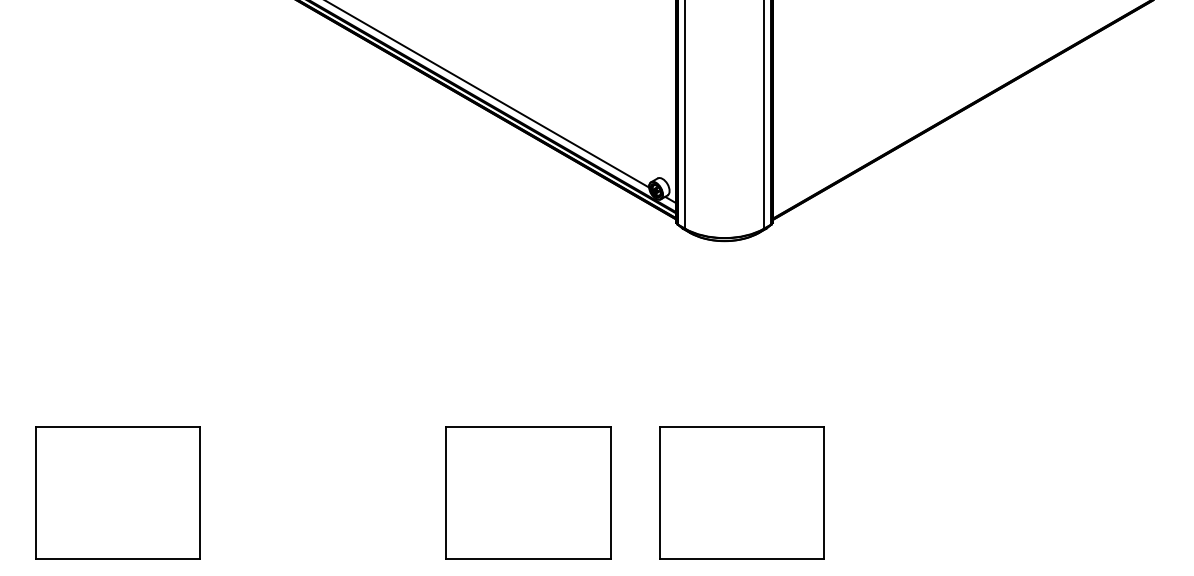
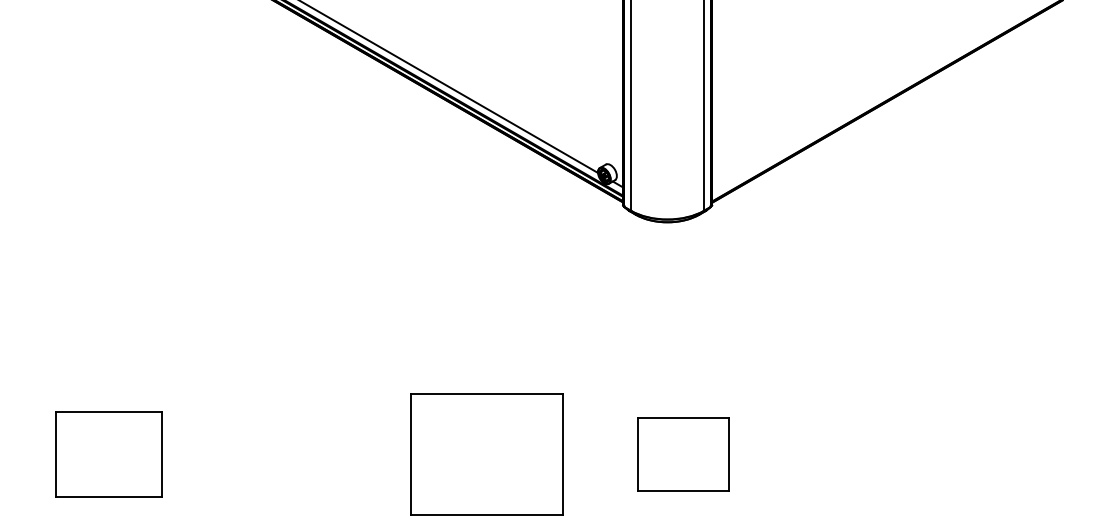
part: (117, 492) -> (108, 453), size x0.7
part: (741, 492) -> (683, 453), size x0.6

